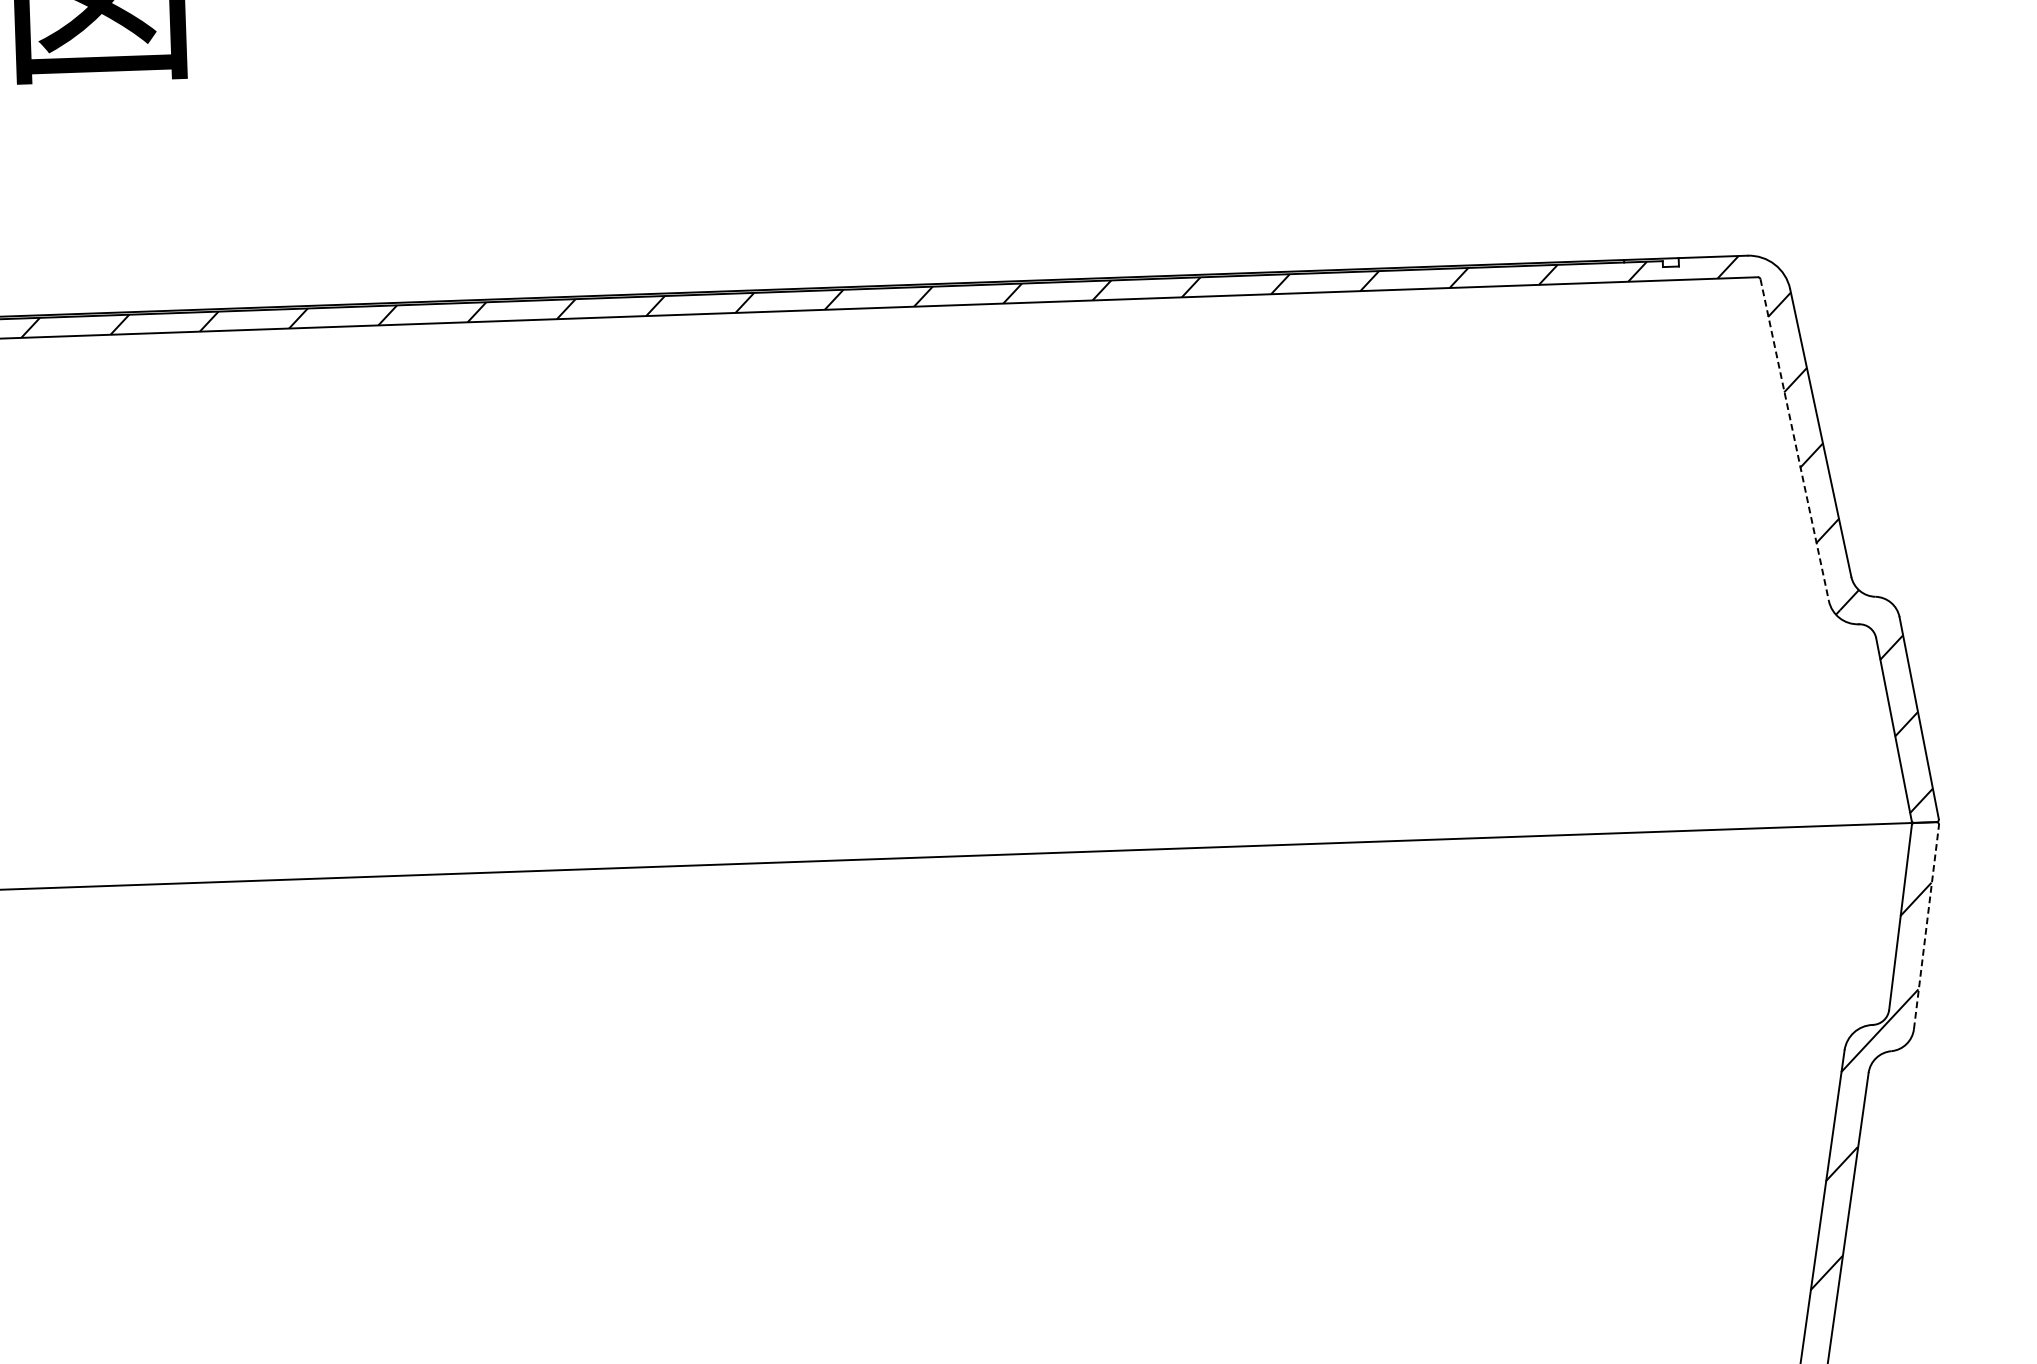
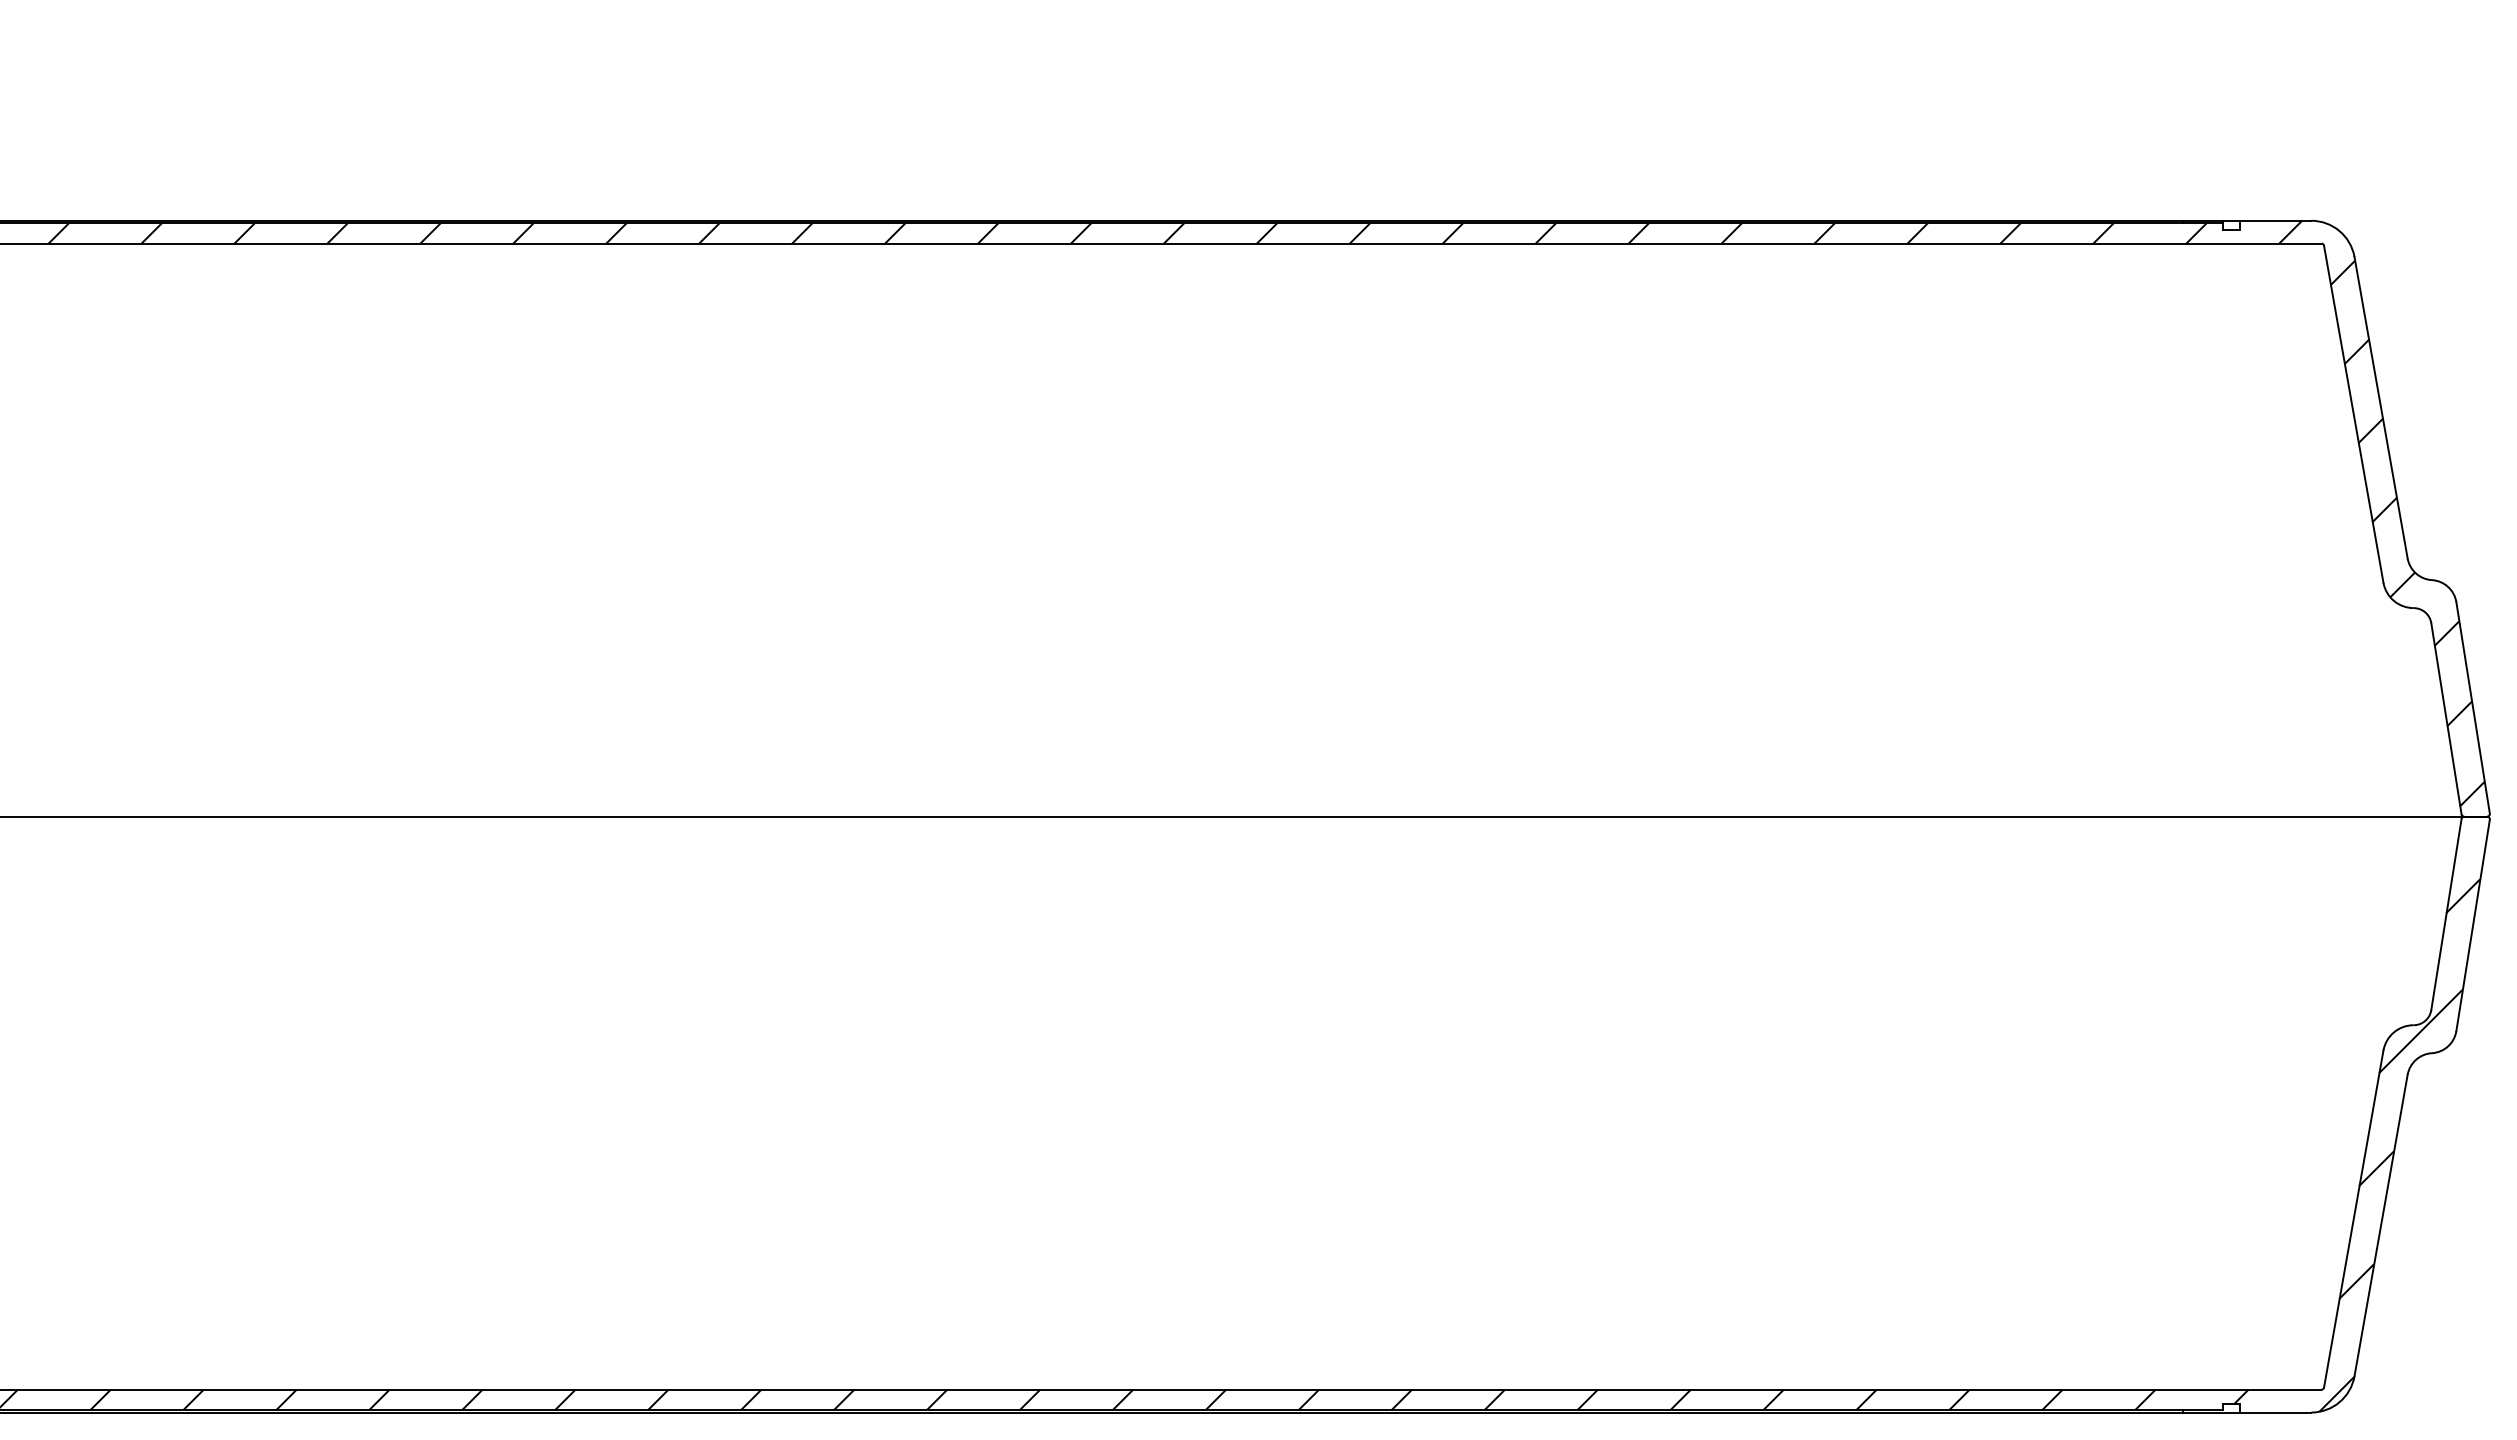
line: (1794, 440) -> (2353, 414), dashed -> solid
line: (1926, 926) -> (2473, 924), dashed -> solid

